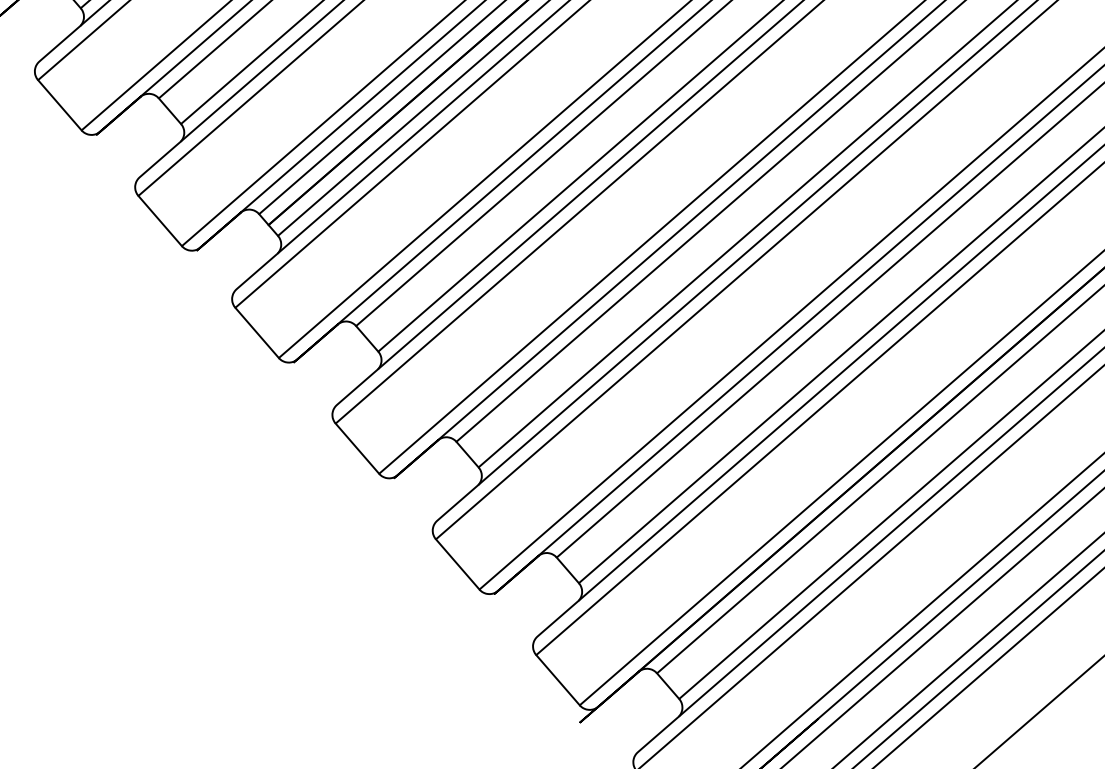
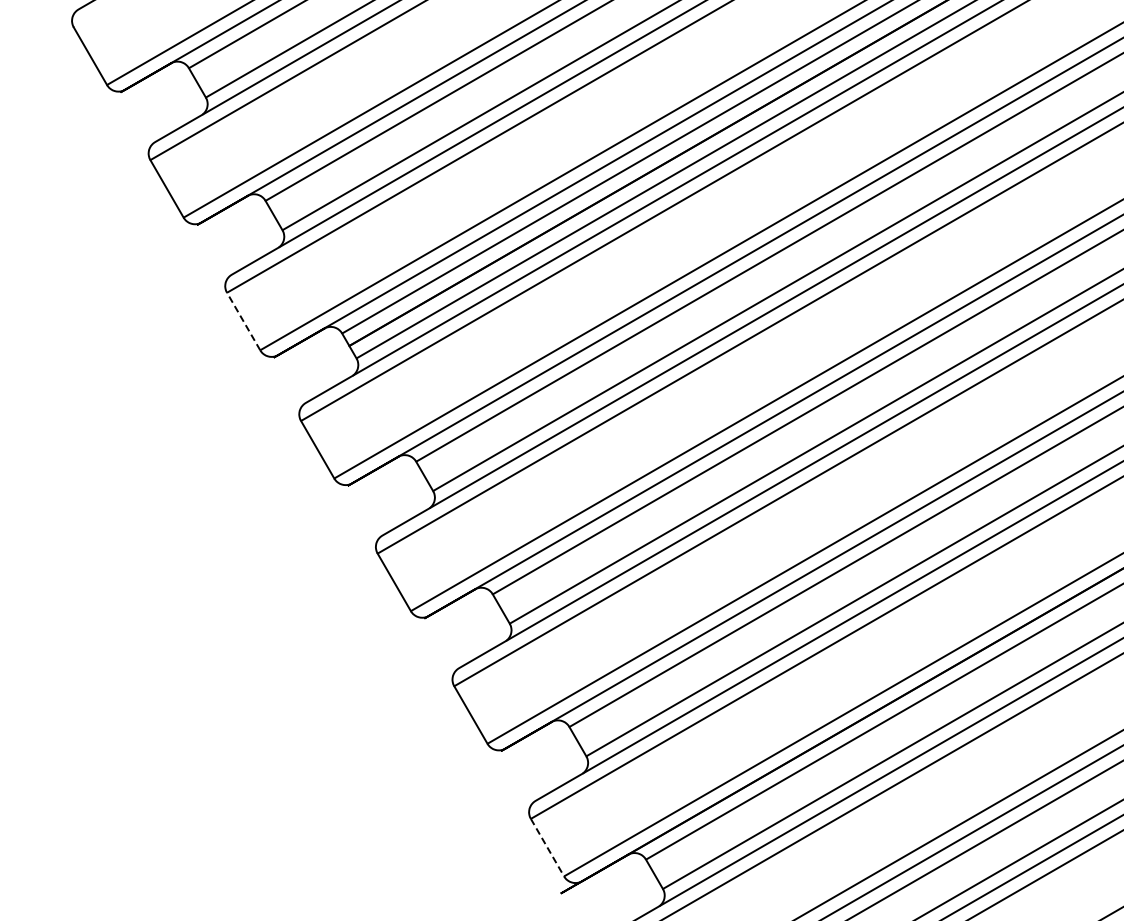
line: (160, 221) -> (243, 321), solid -> dashed
line: (558, 681) -> (547, 848), solid -> dashed

